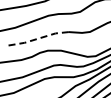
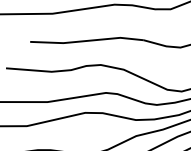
line: (37, 38) -> (87, 40), dashed -> solid

